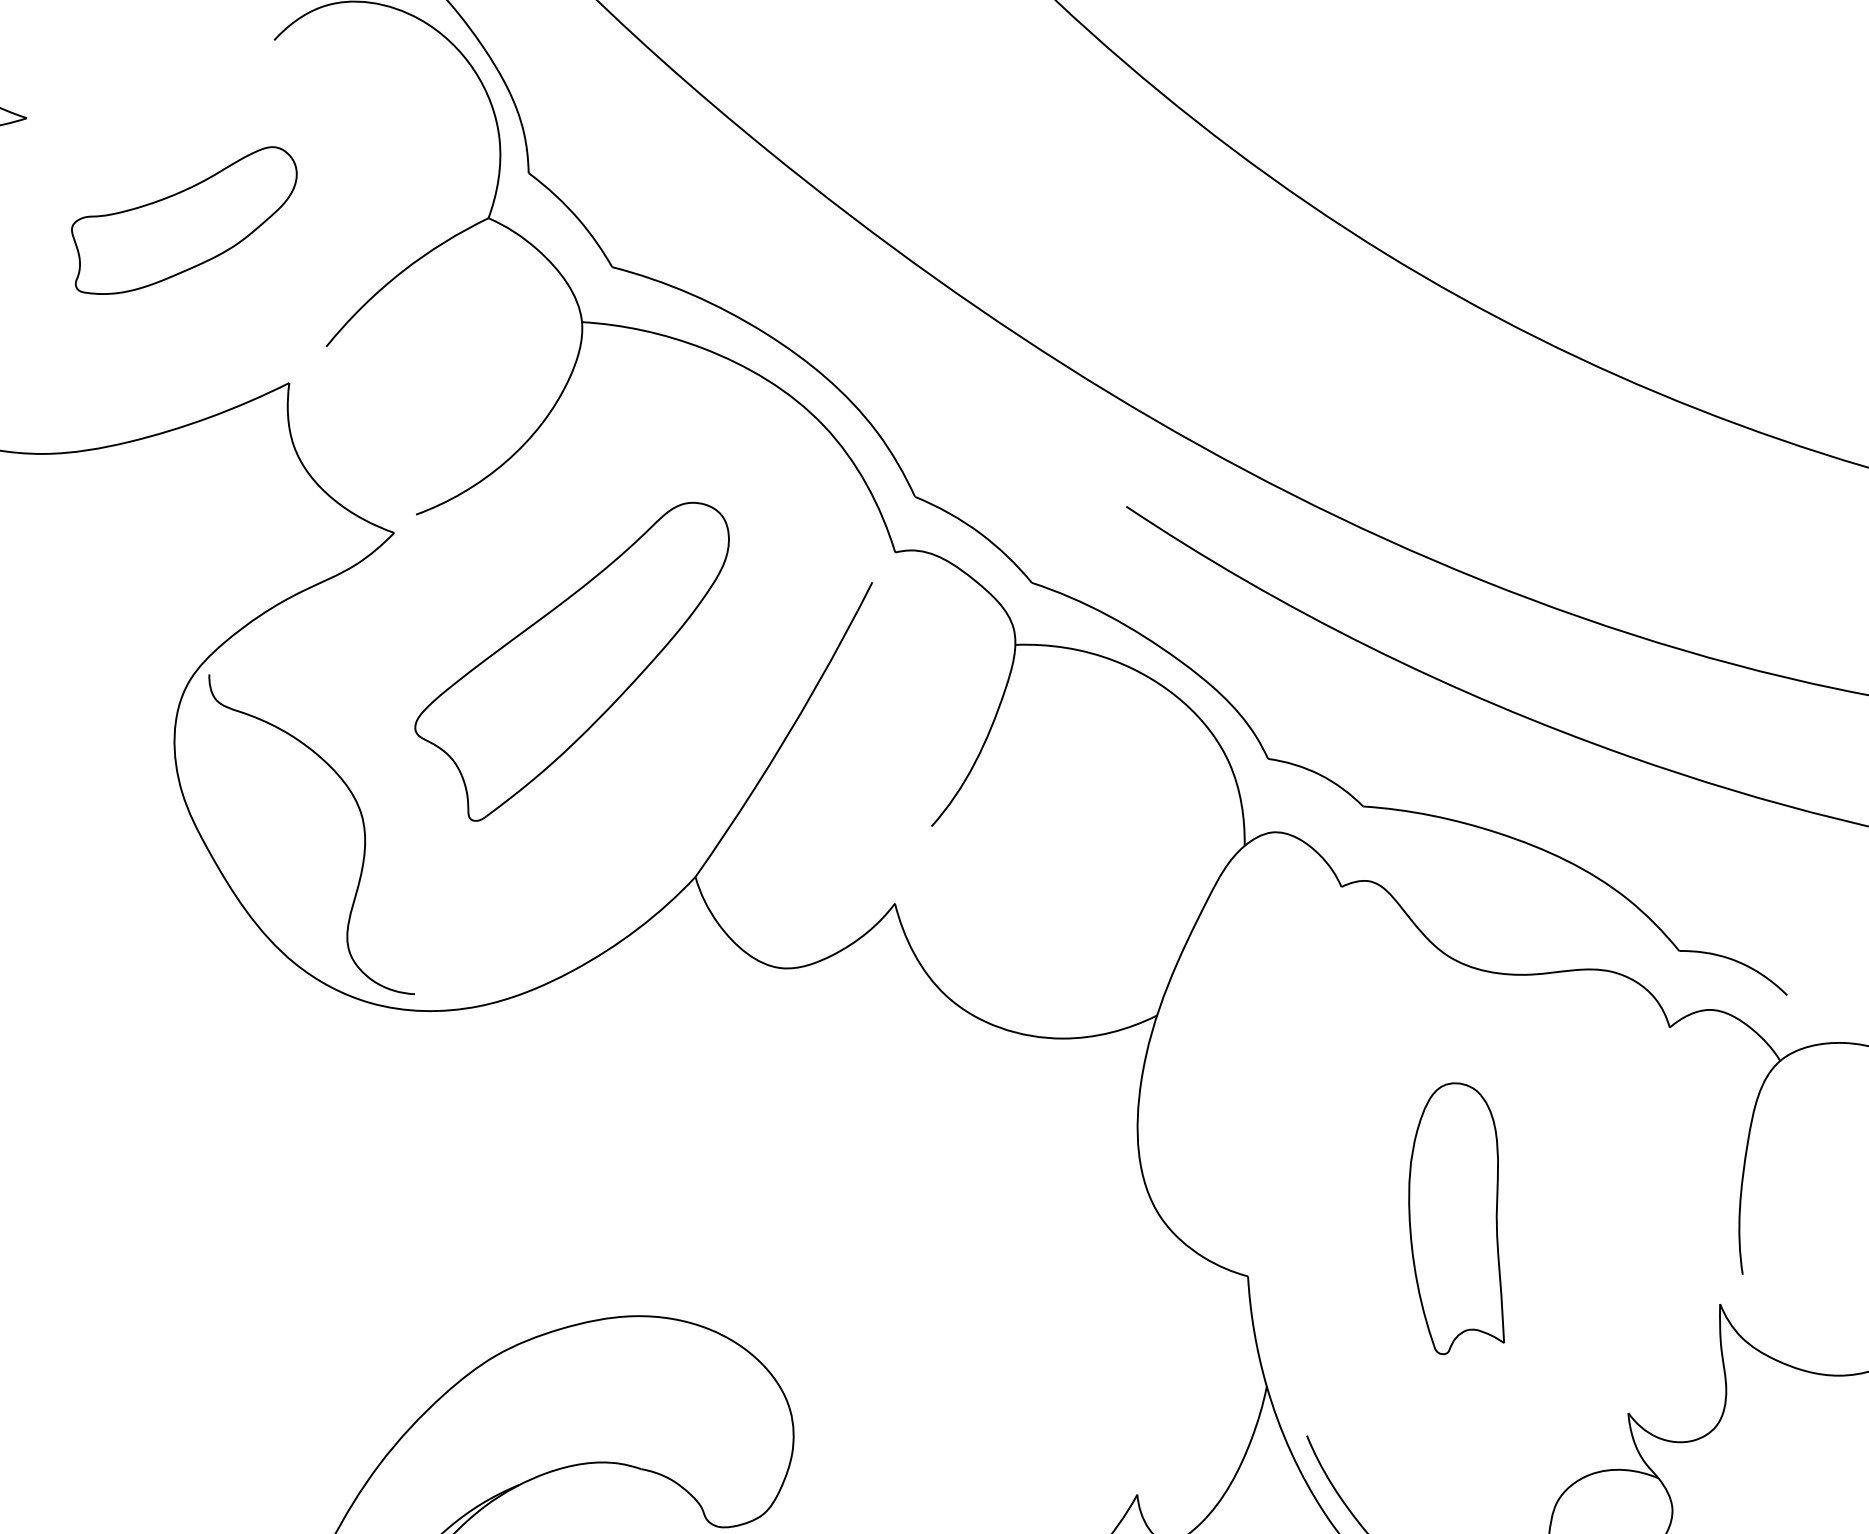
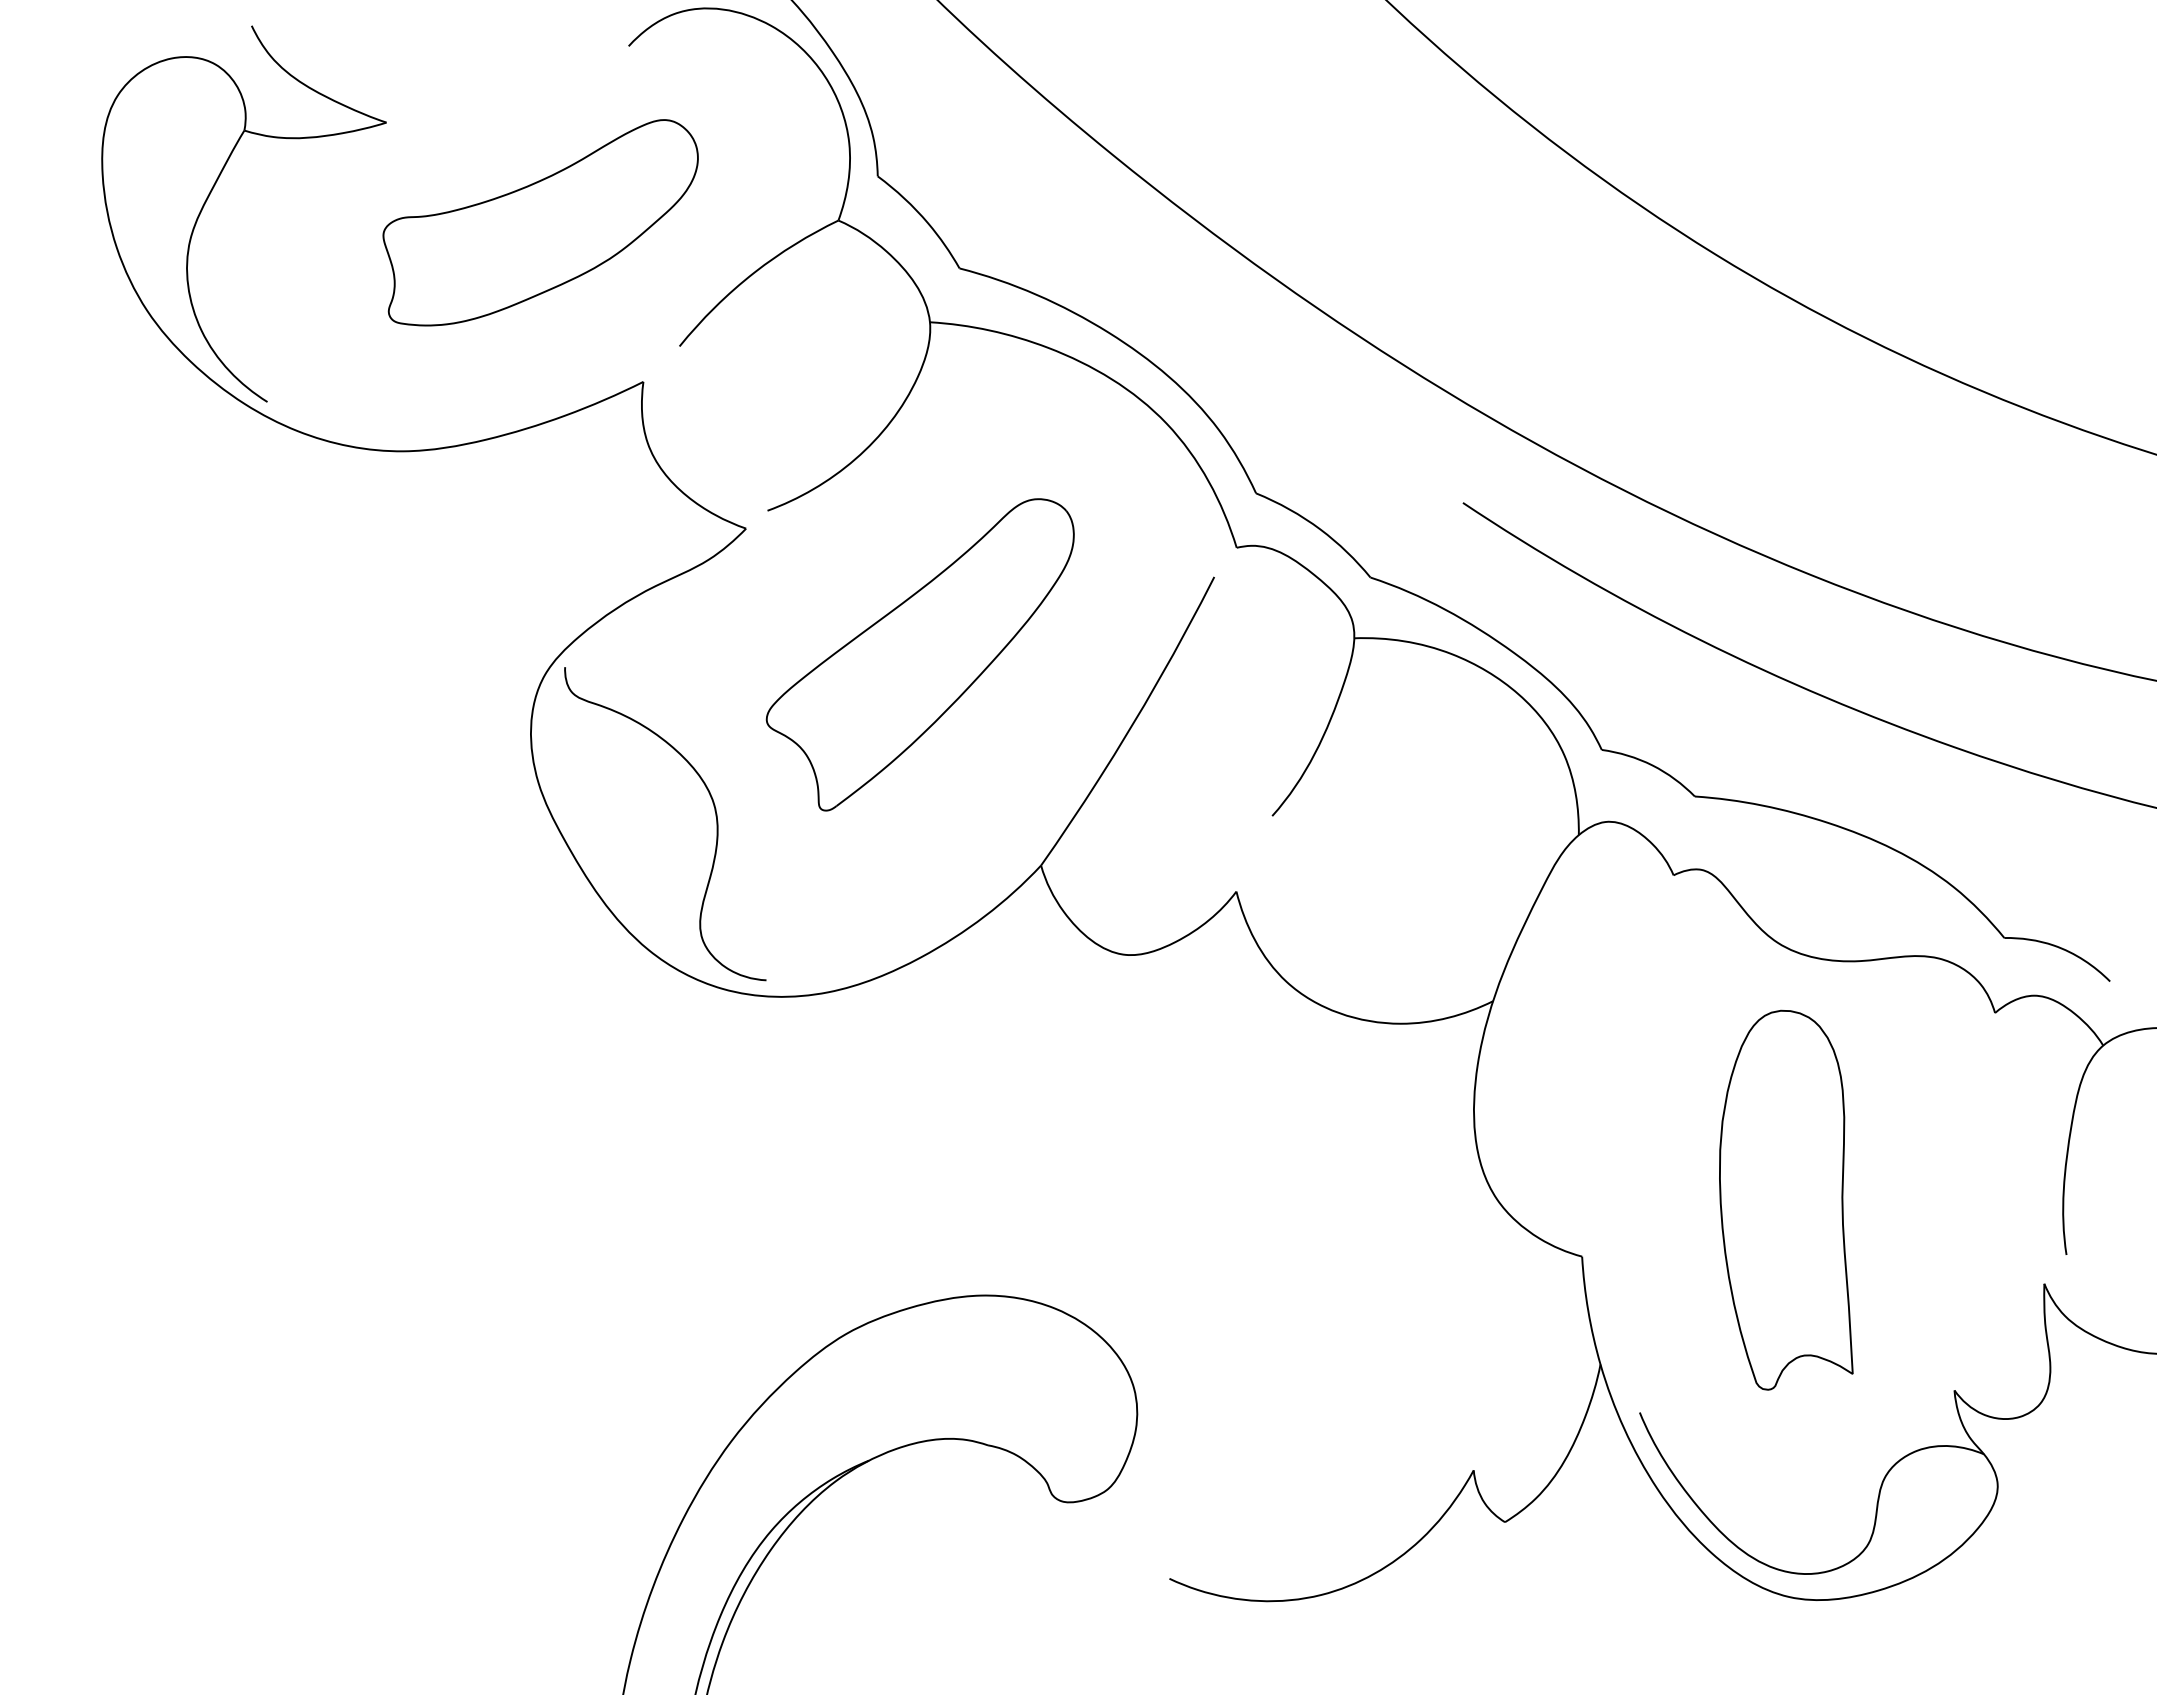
part: (184, 220) -> (540, 222), size x1.43
part: (1456, 1218) -> (1786, 1199), size x1.43

